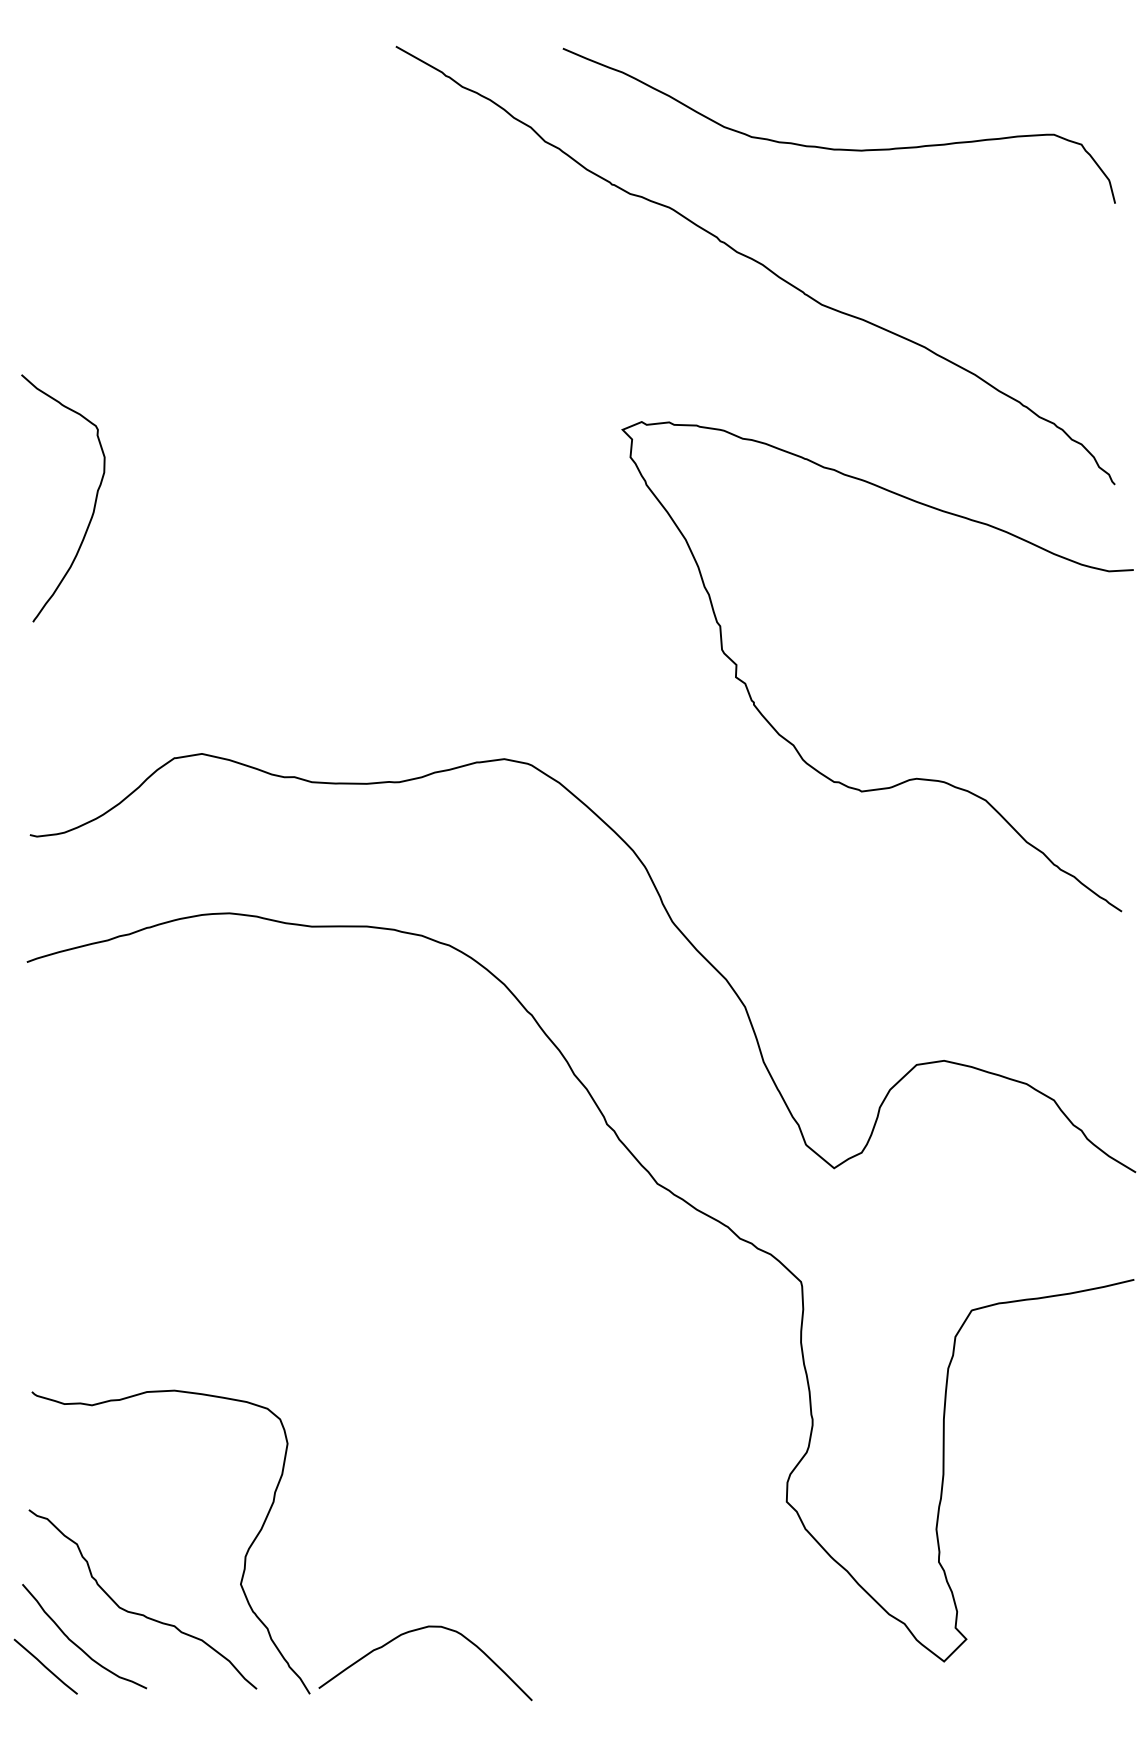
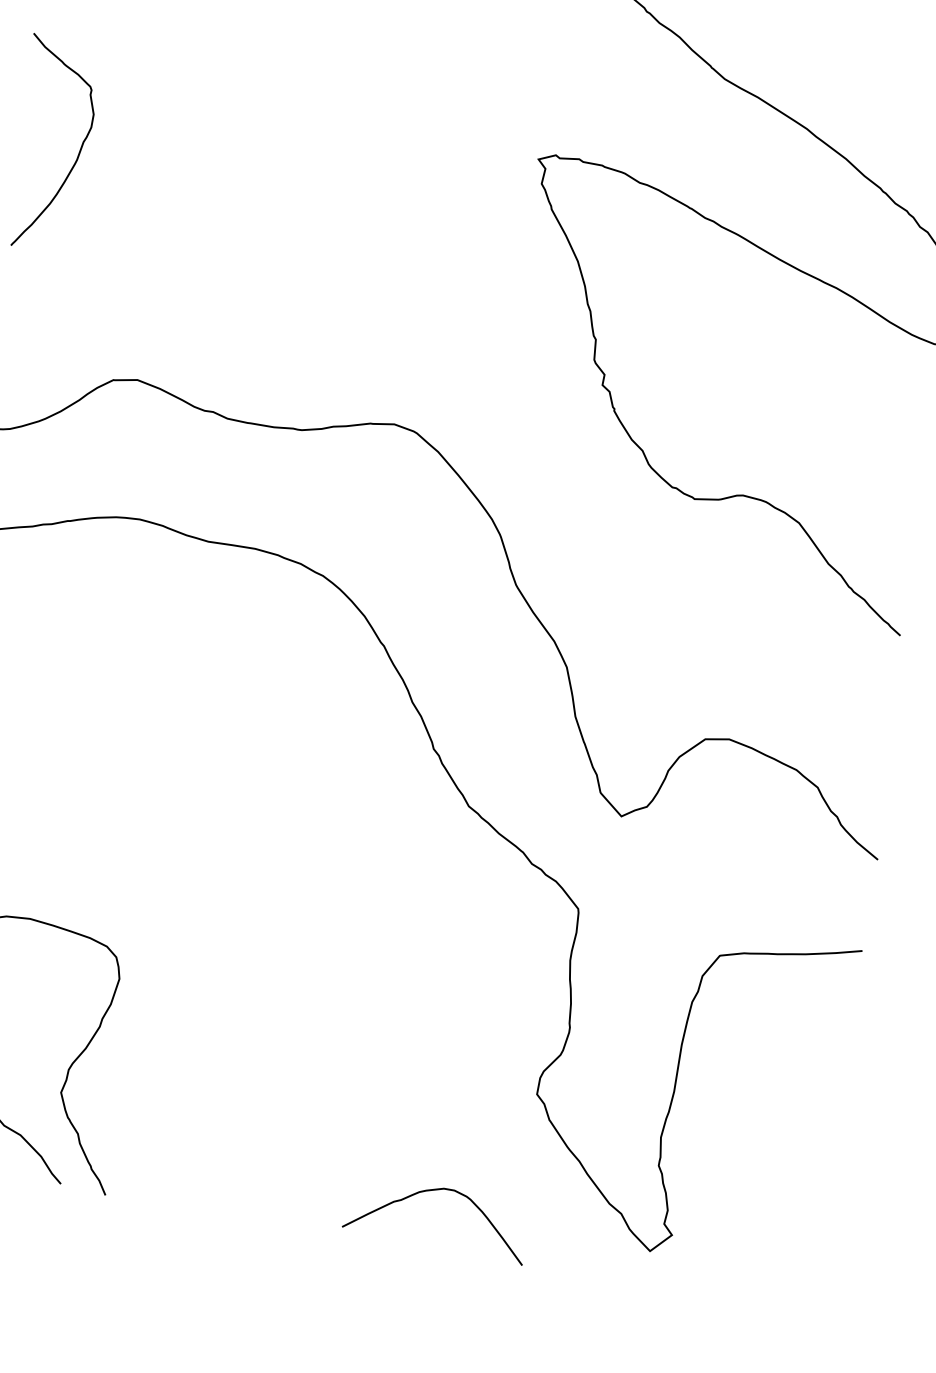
curve: (418, 1630) -> (434, 1190), moved

